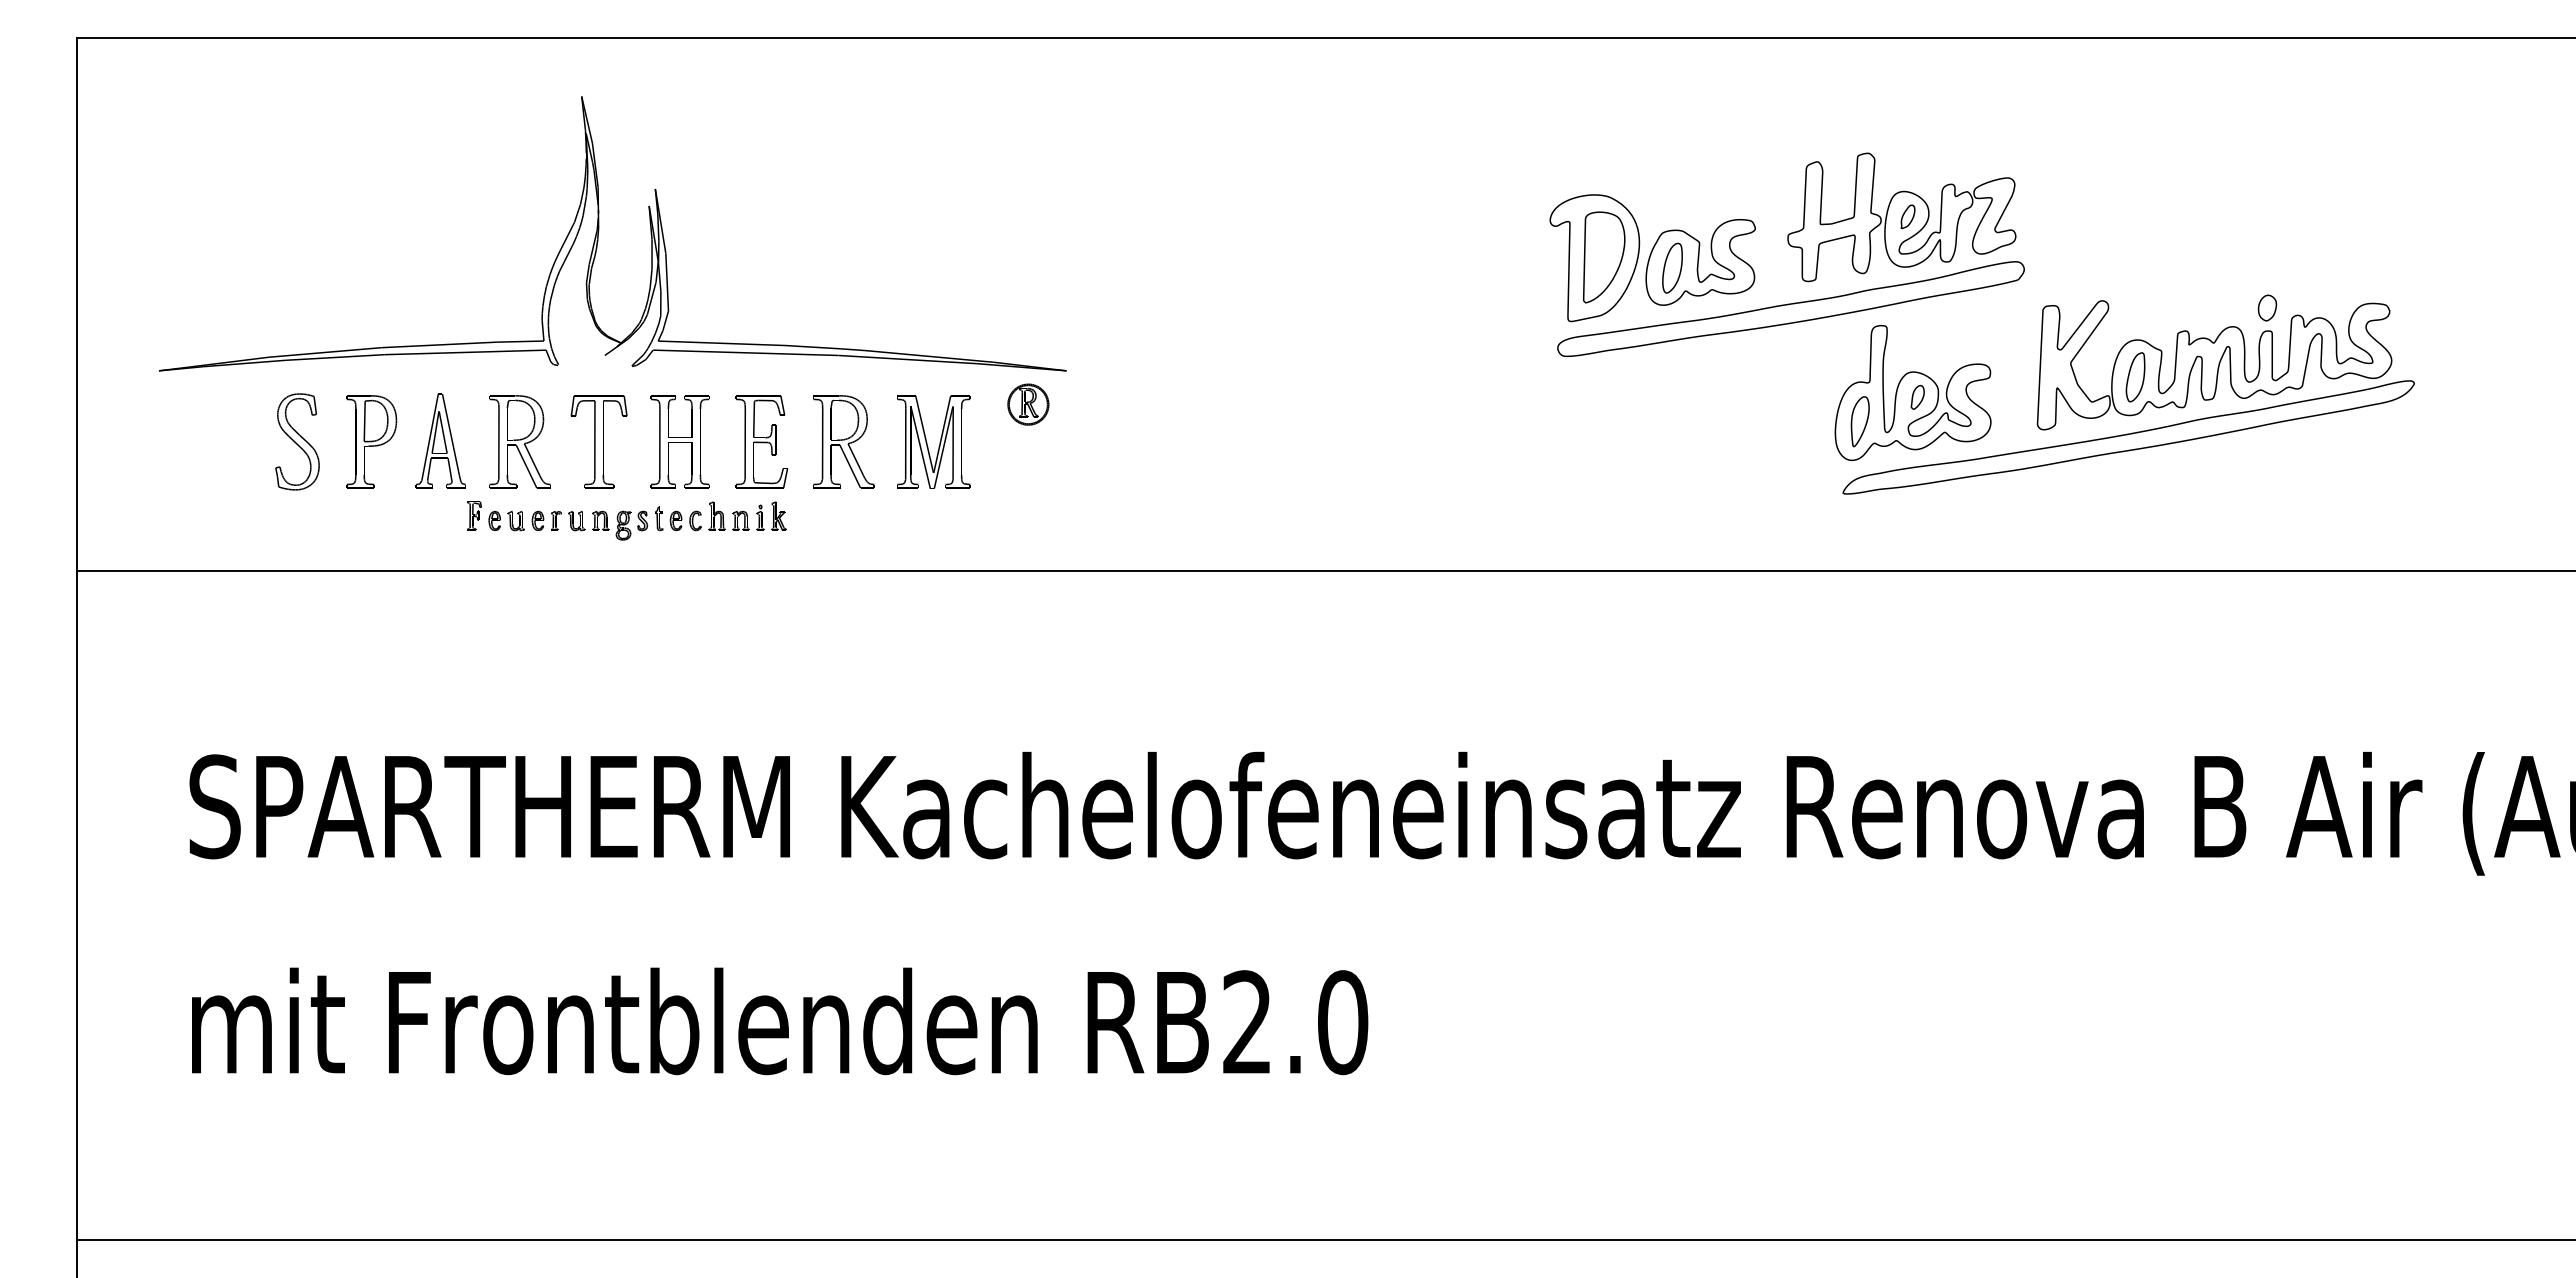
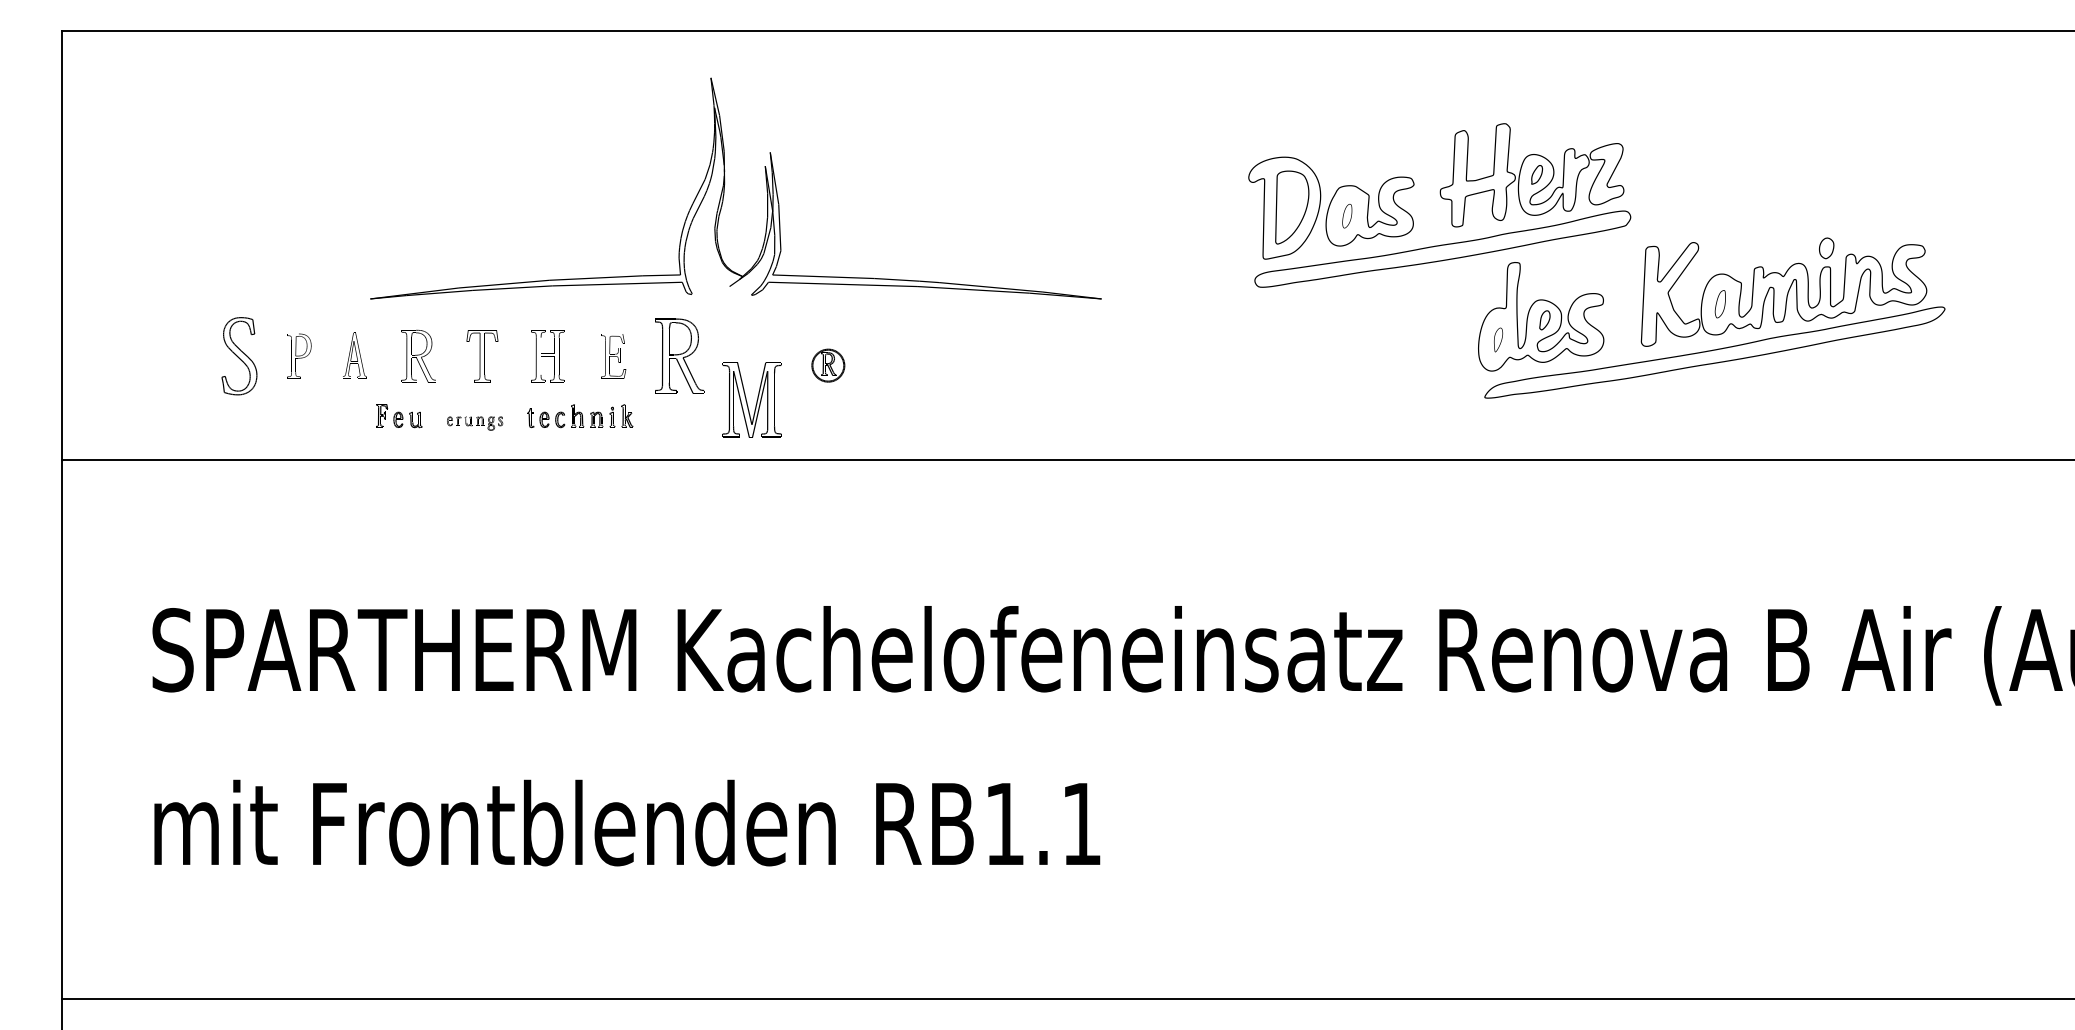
part: (599, 230) -> (725, 185), moved
part: (1672, 267) -> (1347, 215), size x0.6
part: (2135, 377) -> (1720, 304), size x0.7
part: (1028, 404) -> (828, 365), moved
part: (1859, 421) -> (1497, 339), size x0.6
part: (440, 440) -> (354, 355), size x0.6
part: (371, 441) -> (299, 355), size x0.6
part: (519, 441) -> (418, 355), size x0.7
part: (598, 441) -> (481, 355), size x0.7
part: (679, 441) -> (547, 355), size x0.7
part: (761, 441) -> (613, 355), size x0.6
part: (927, 442) -> (747, 400), moved
part: (589, 525) -> (474, 423), size x0.6
text: (1295, 1022) -> (1043, 823), RB2.0 -> RB1.1

